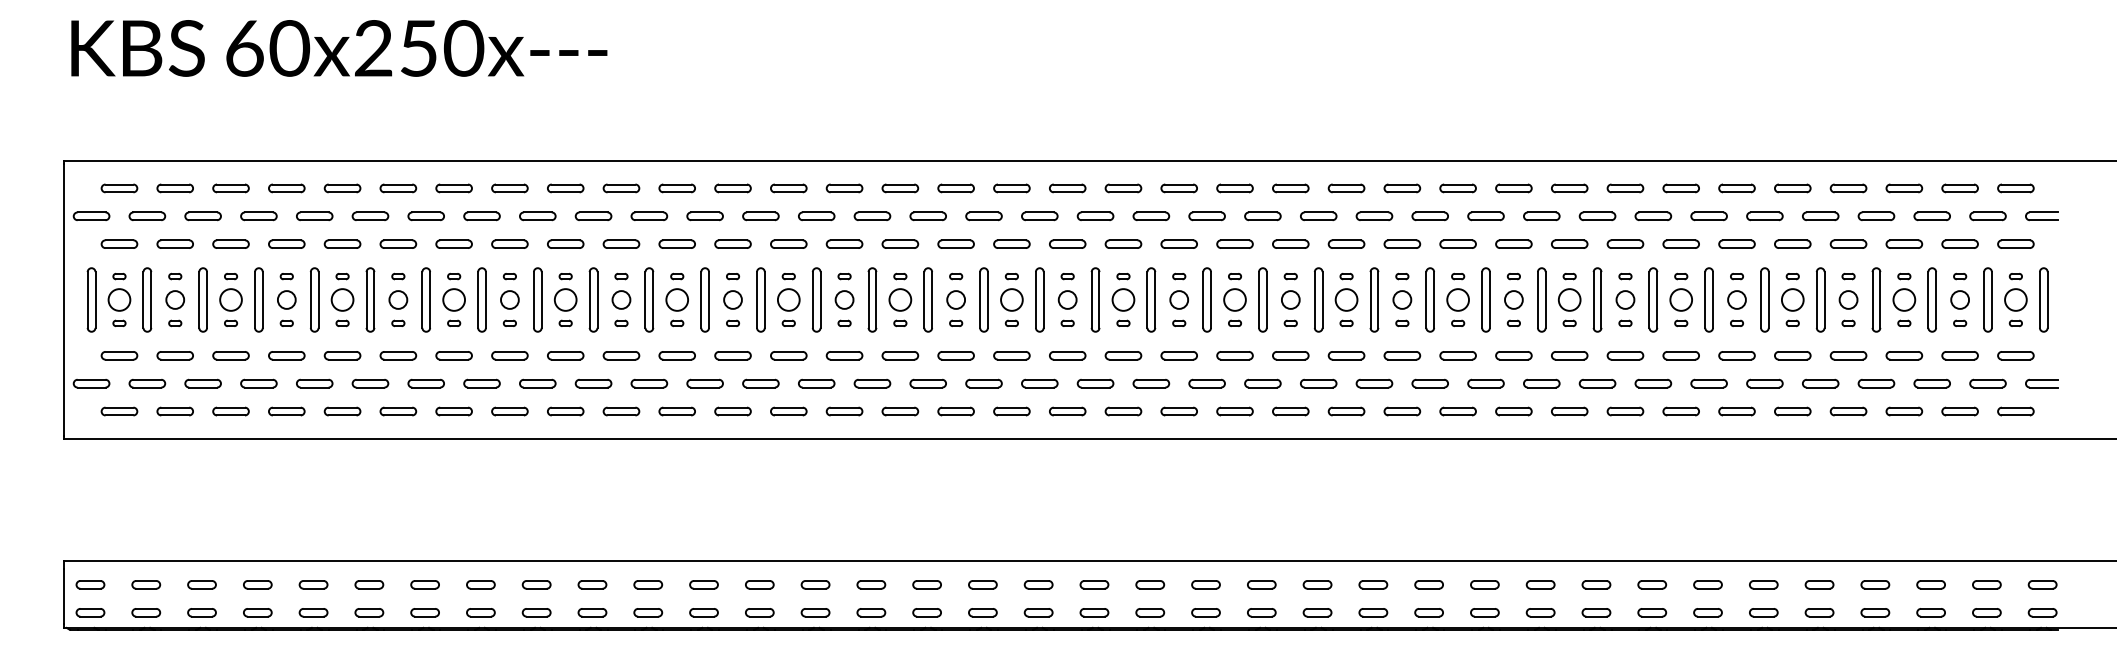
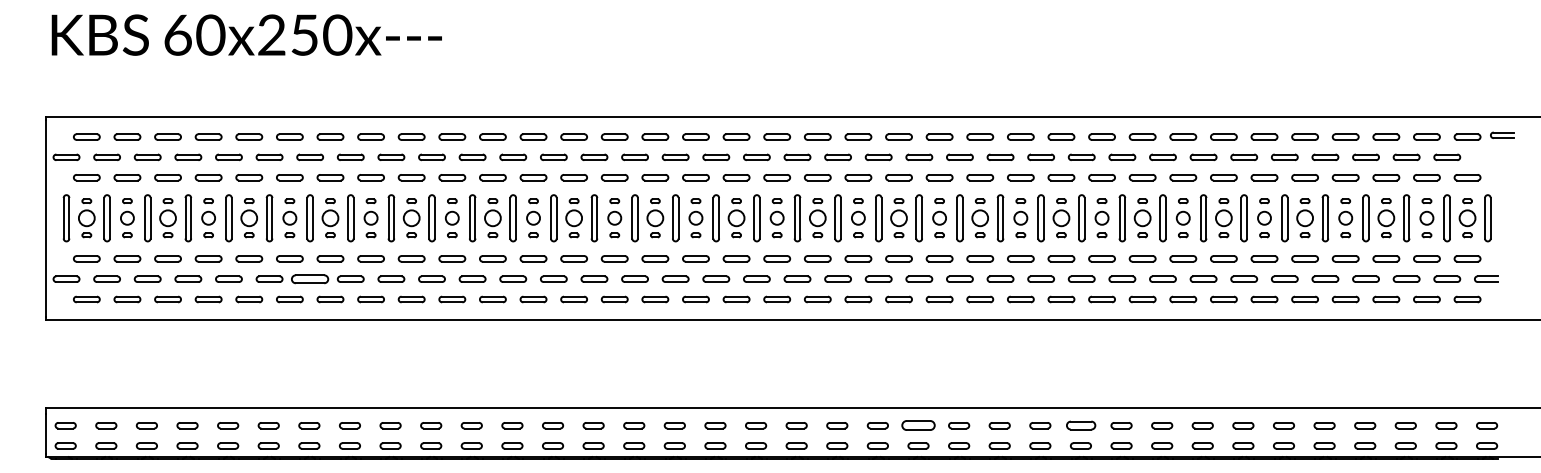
part: (2041, 215) -> (1502, 134), moved
part: (426, 382) -> (310, 278), size x1.4
part: (1261, 584) -> (918, 425), size x1.6
part: (1484, 584) -> (1080, 425), size x1.4

